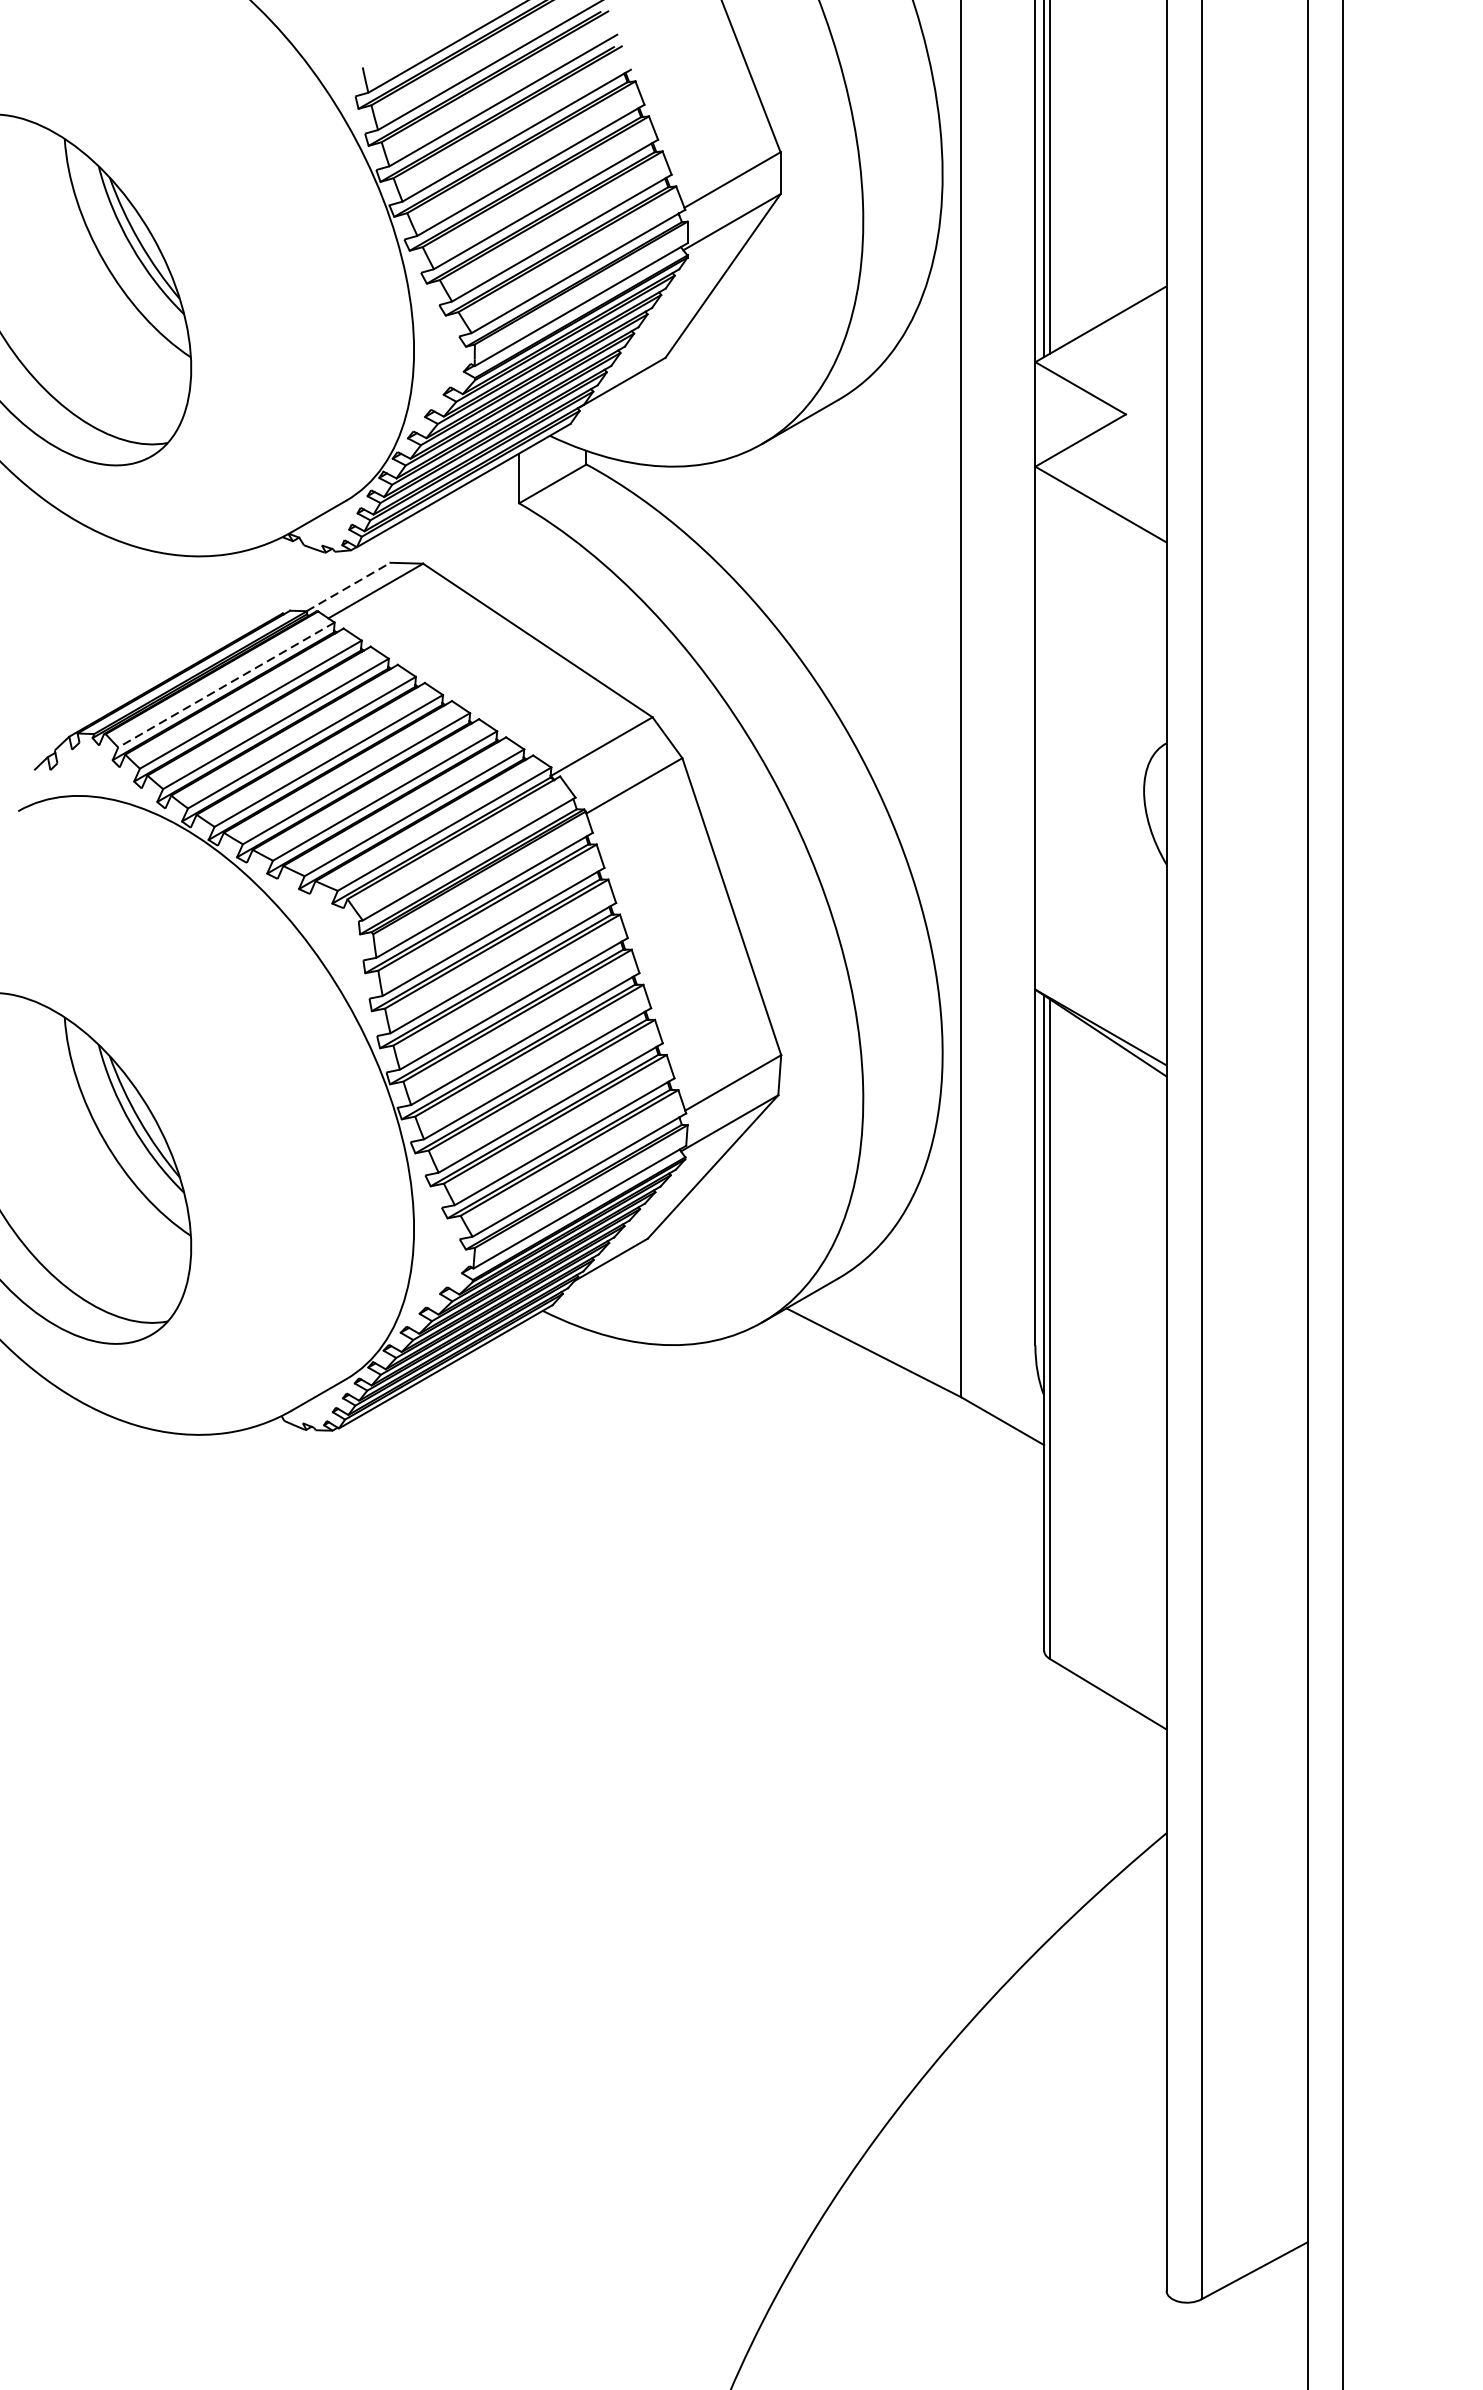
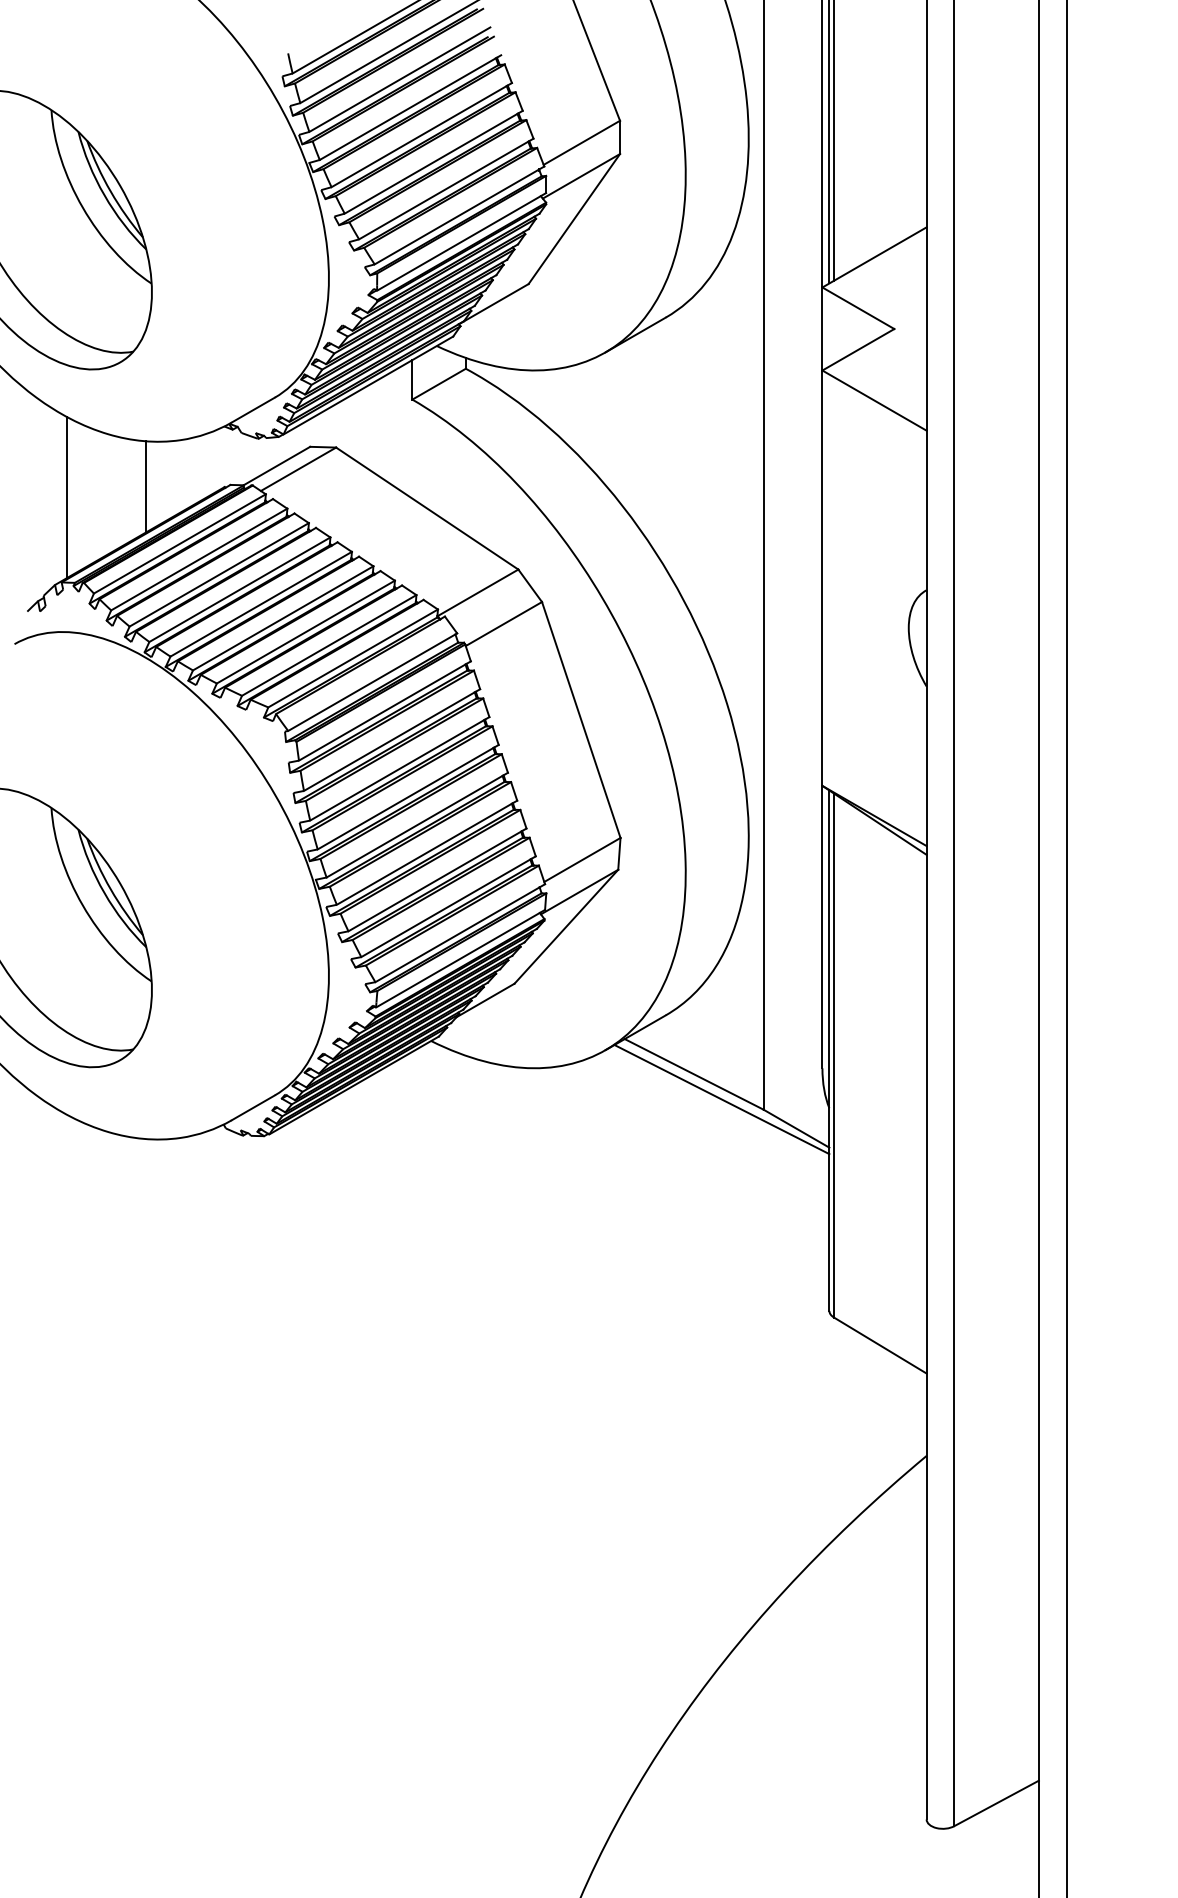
line: (349, 586) -> (277, 465), dashed -> solid
line: (184, 612) -> (146, 486), added
line: (84, 626) -> (67, 497), added
line: (225, 685) -> (179, 544), dashed -> solid
line: (908, 1384) -> (721, 1099), added

